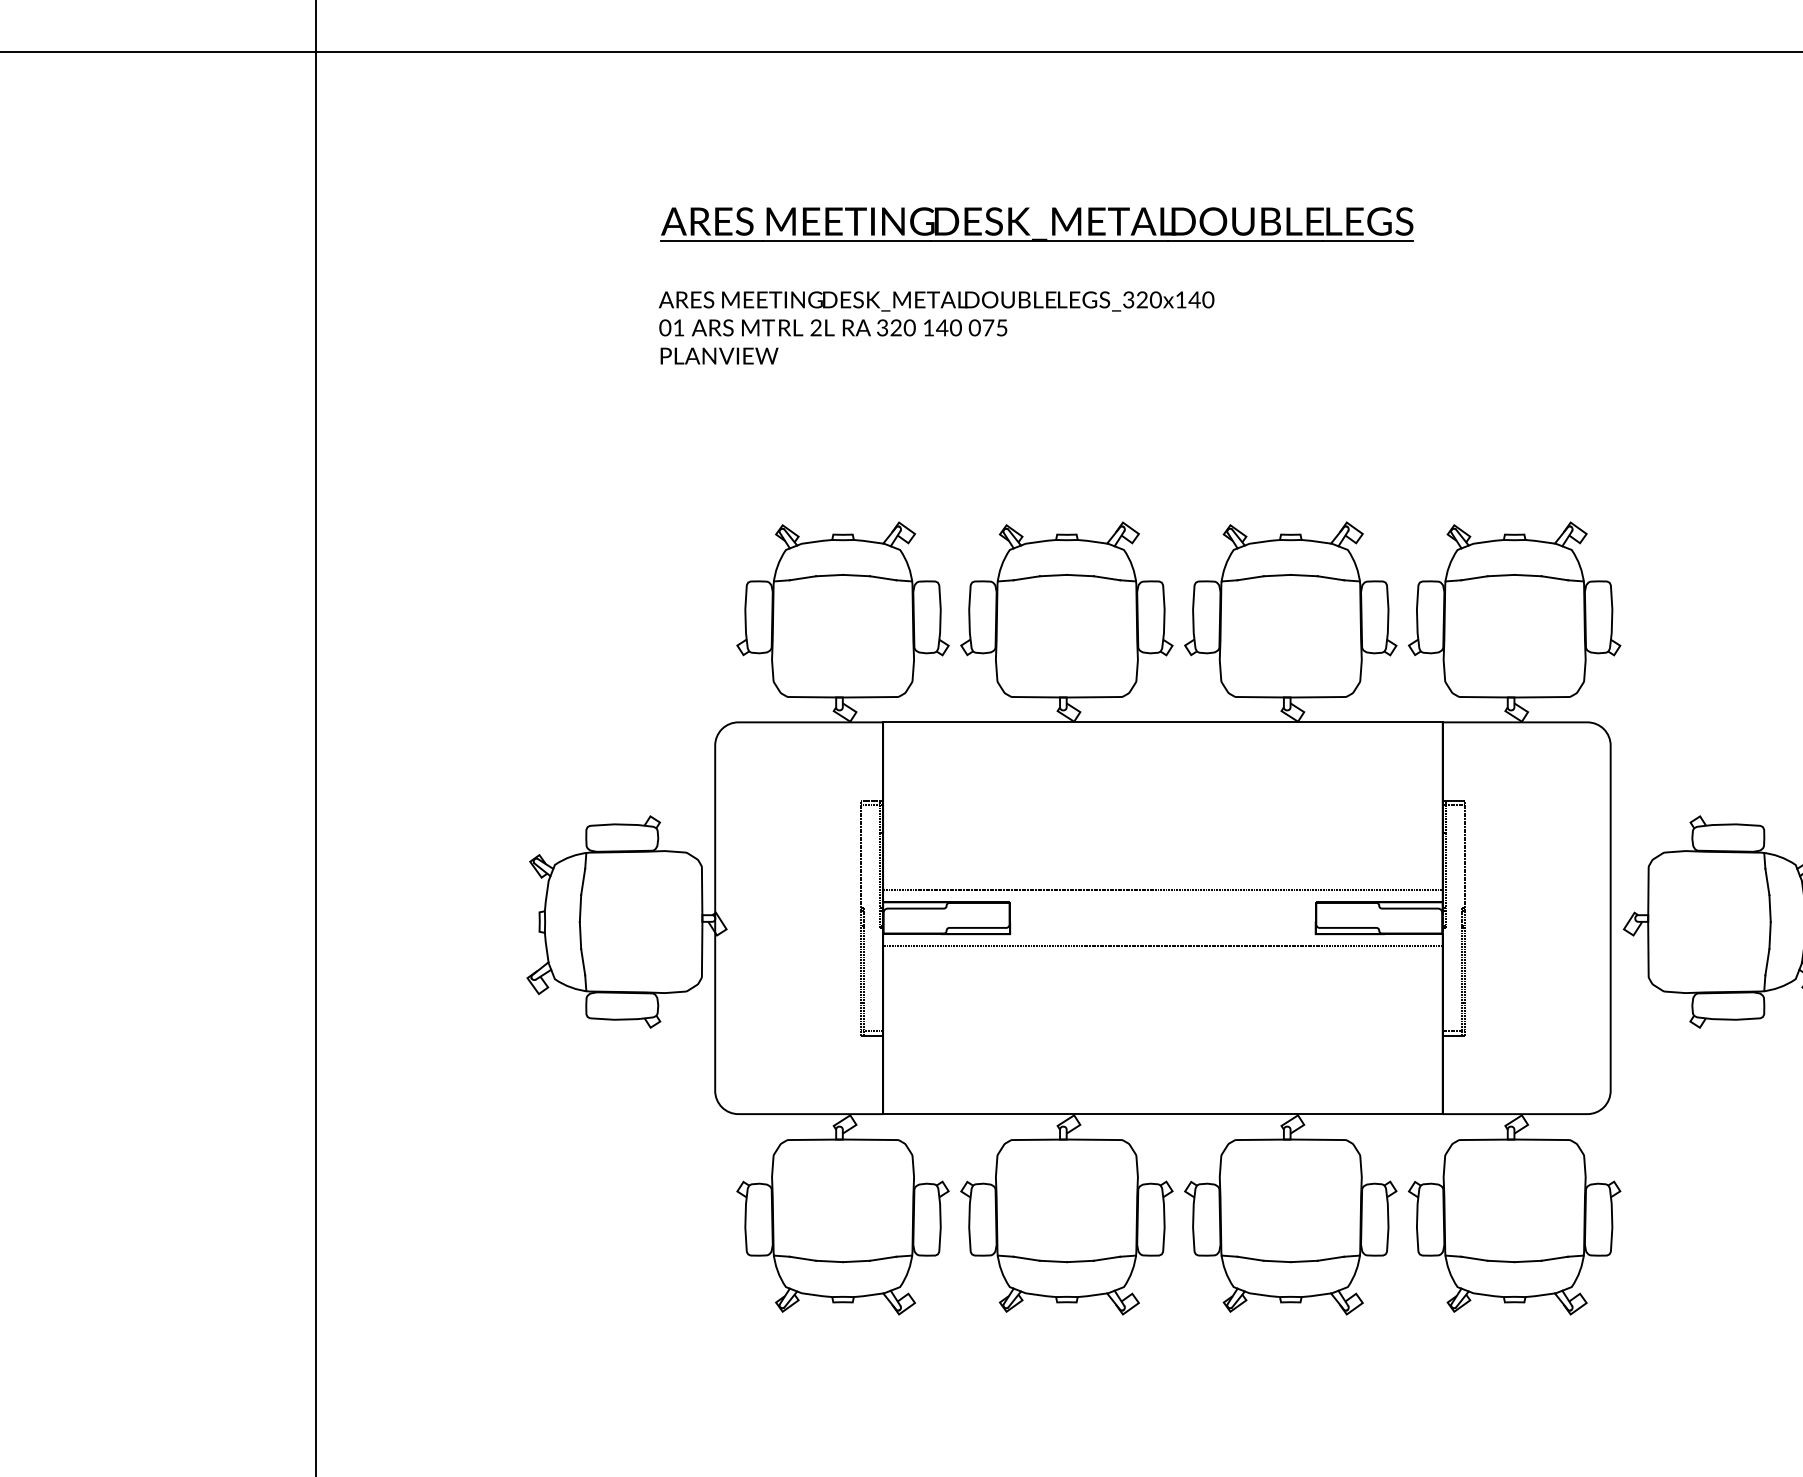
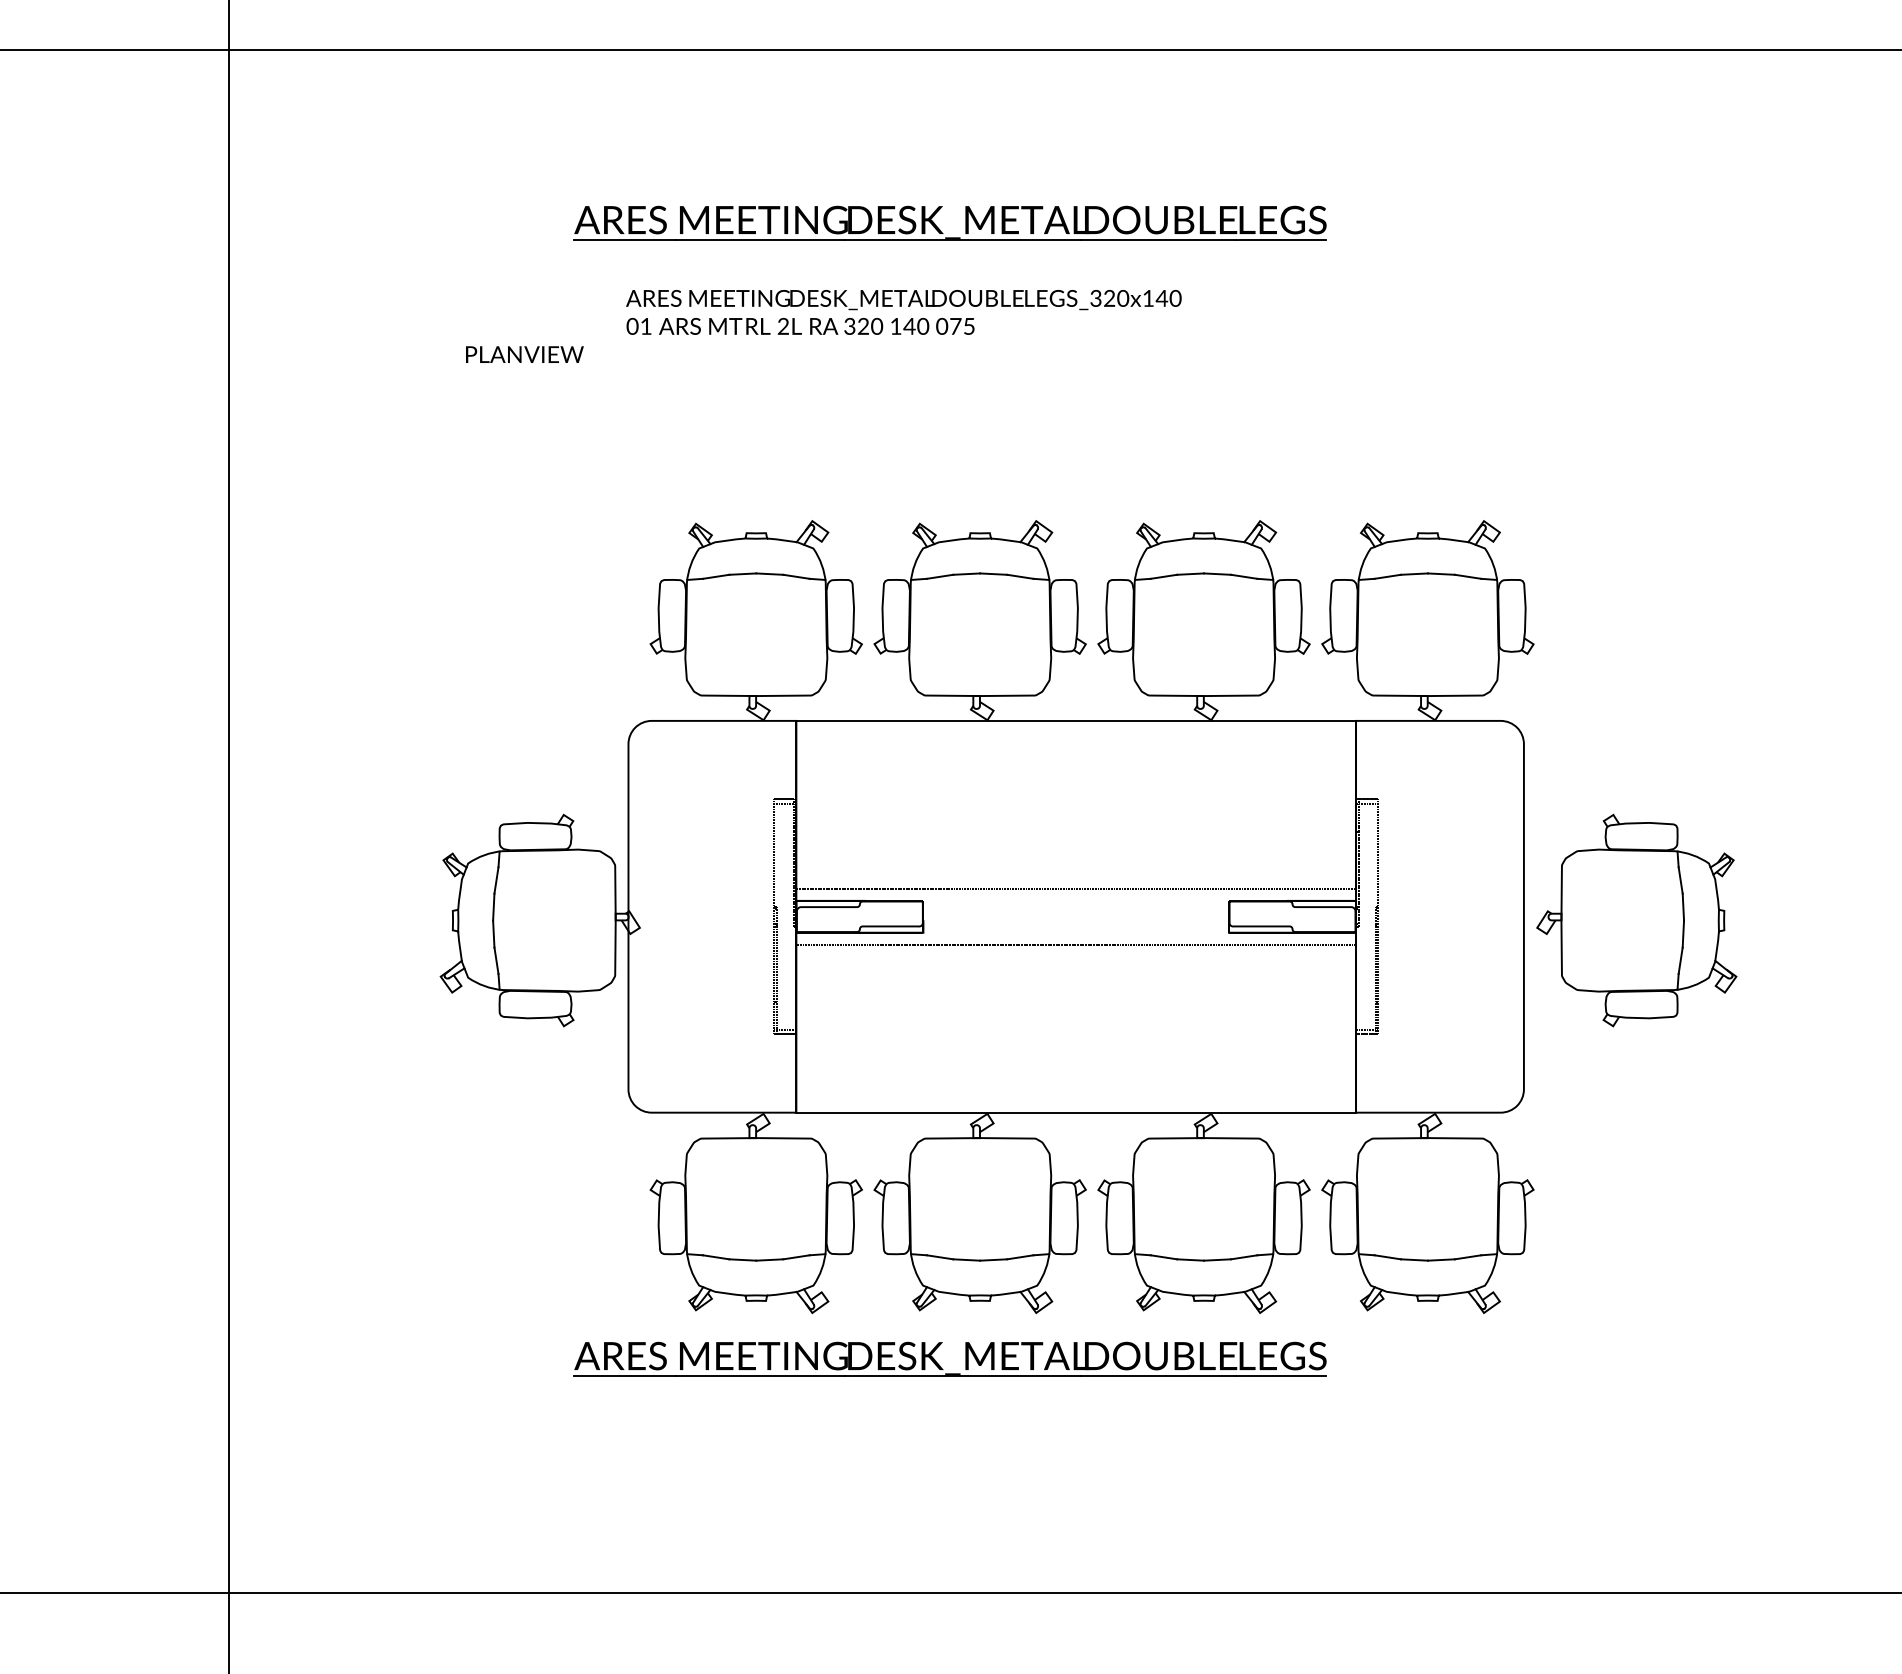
text: (936, 313) -> (903, 312), moved
text: (719, 355) -> (524, 354), moved
part: (1027, 1366) -> (940, 1365), added

